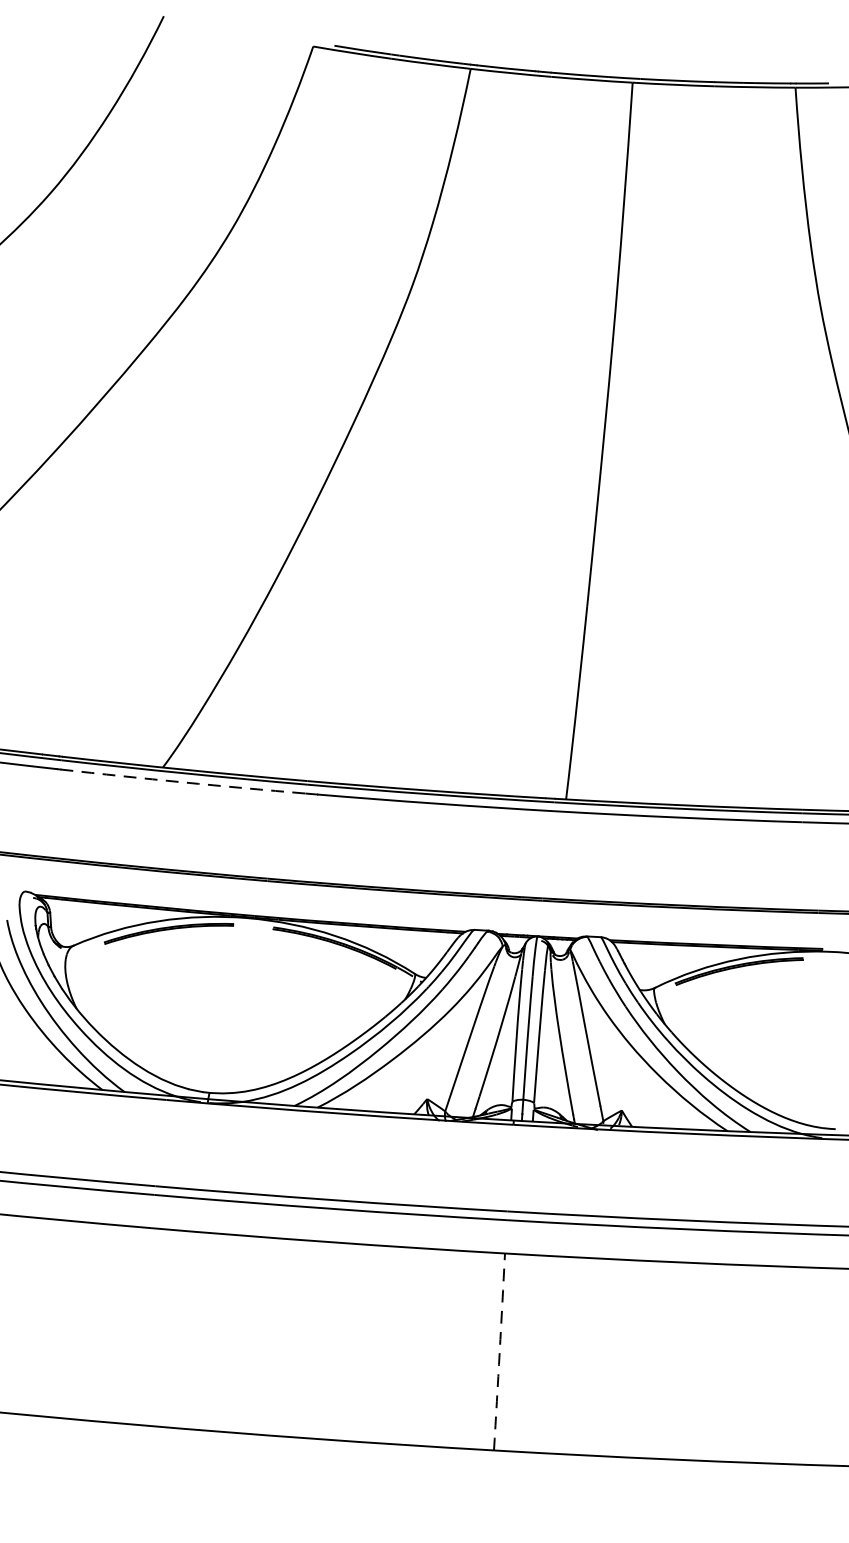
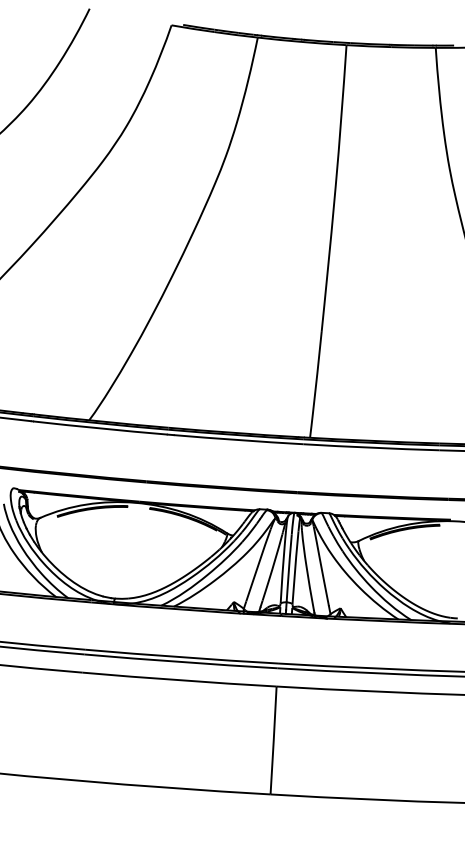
arc: (183, 782) -> (100, 428), dashed -> solid
arc: (499, 1351) -> (273, 740), dashed -> solid

